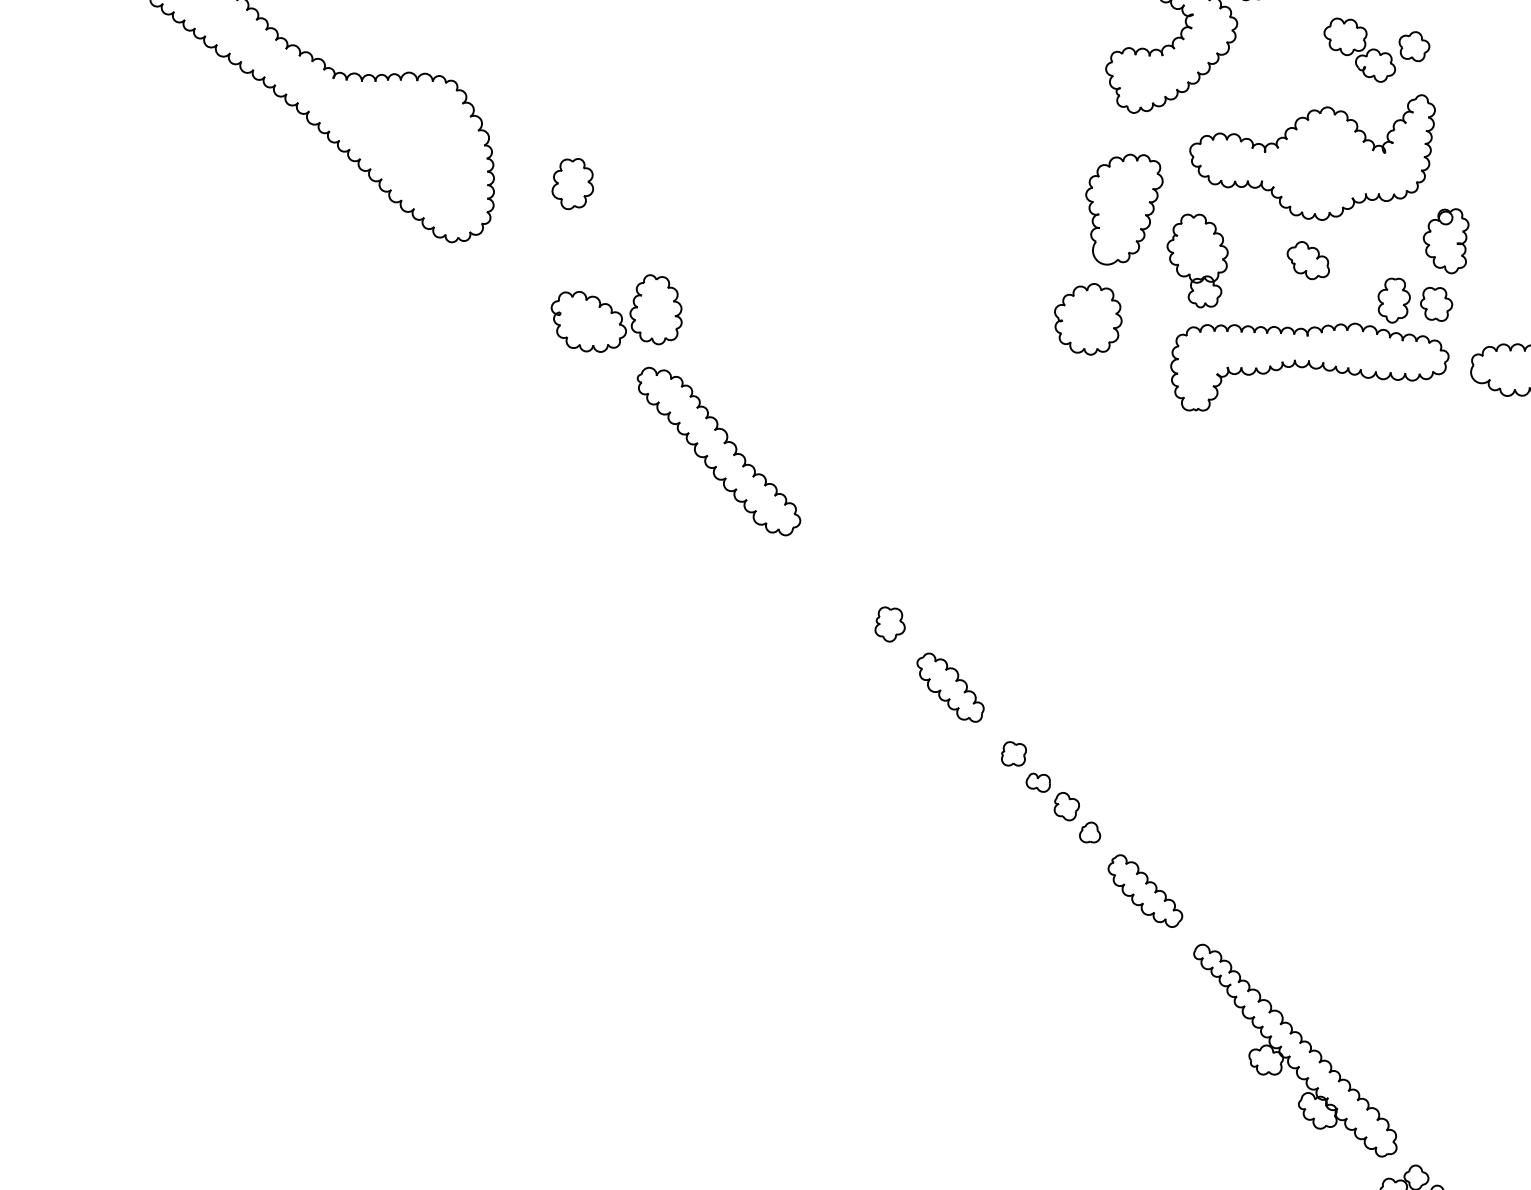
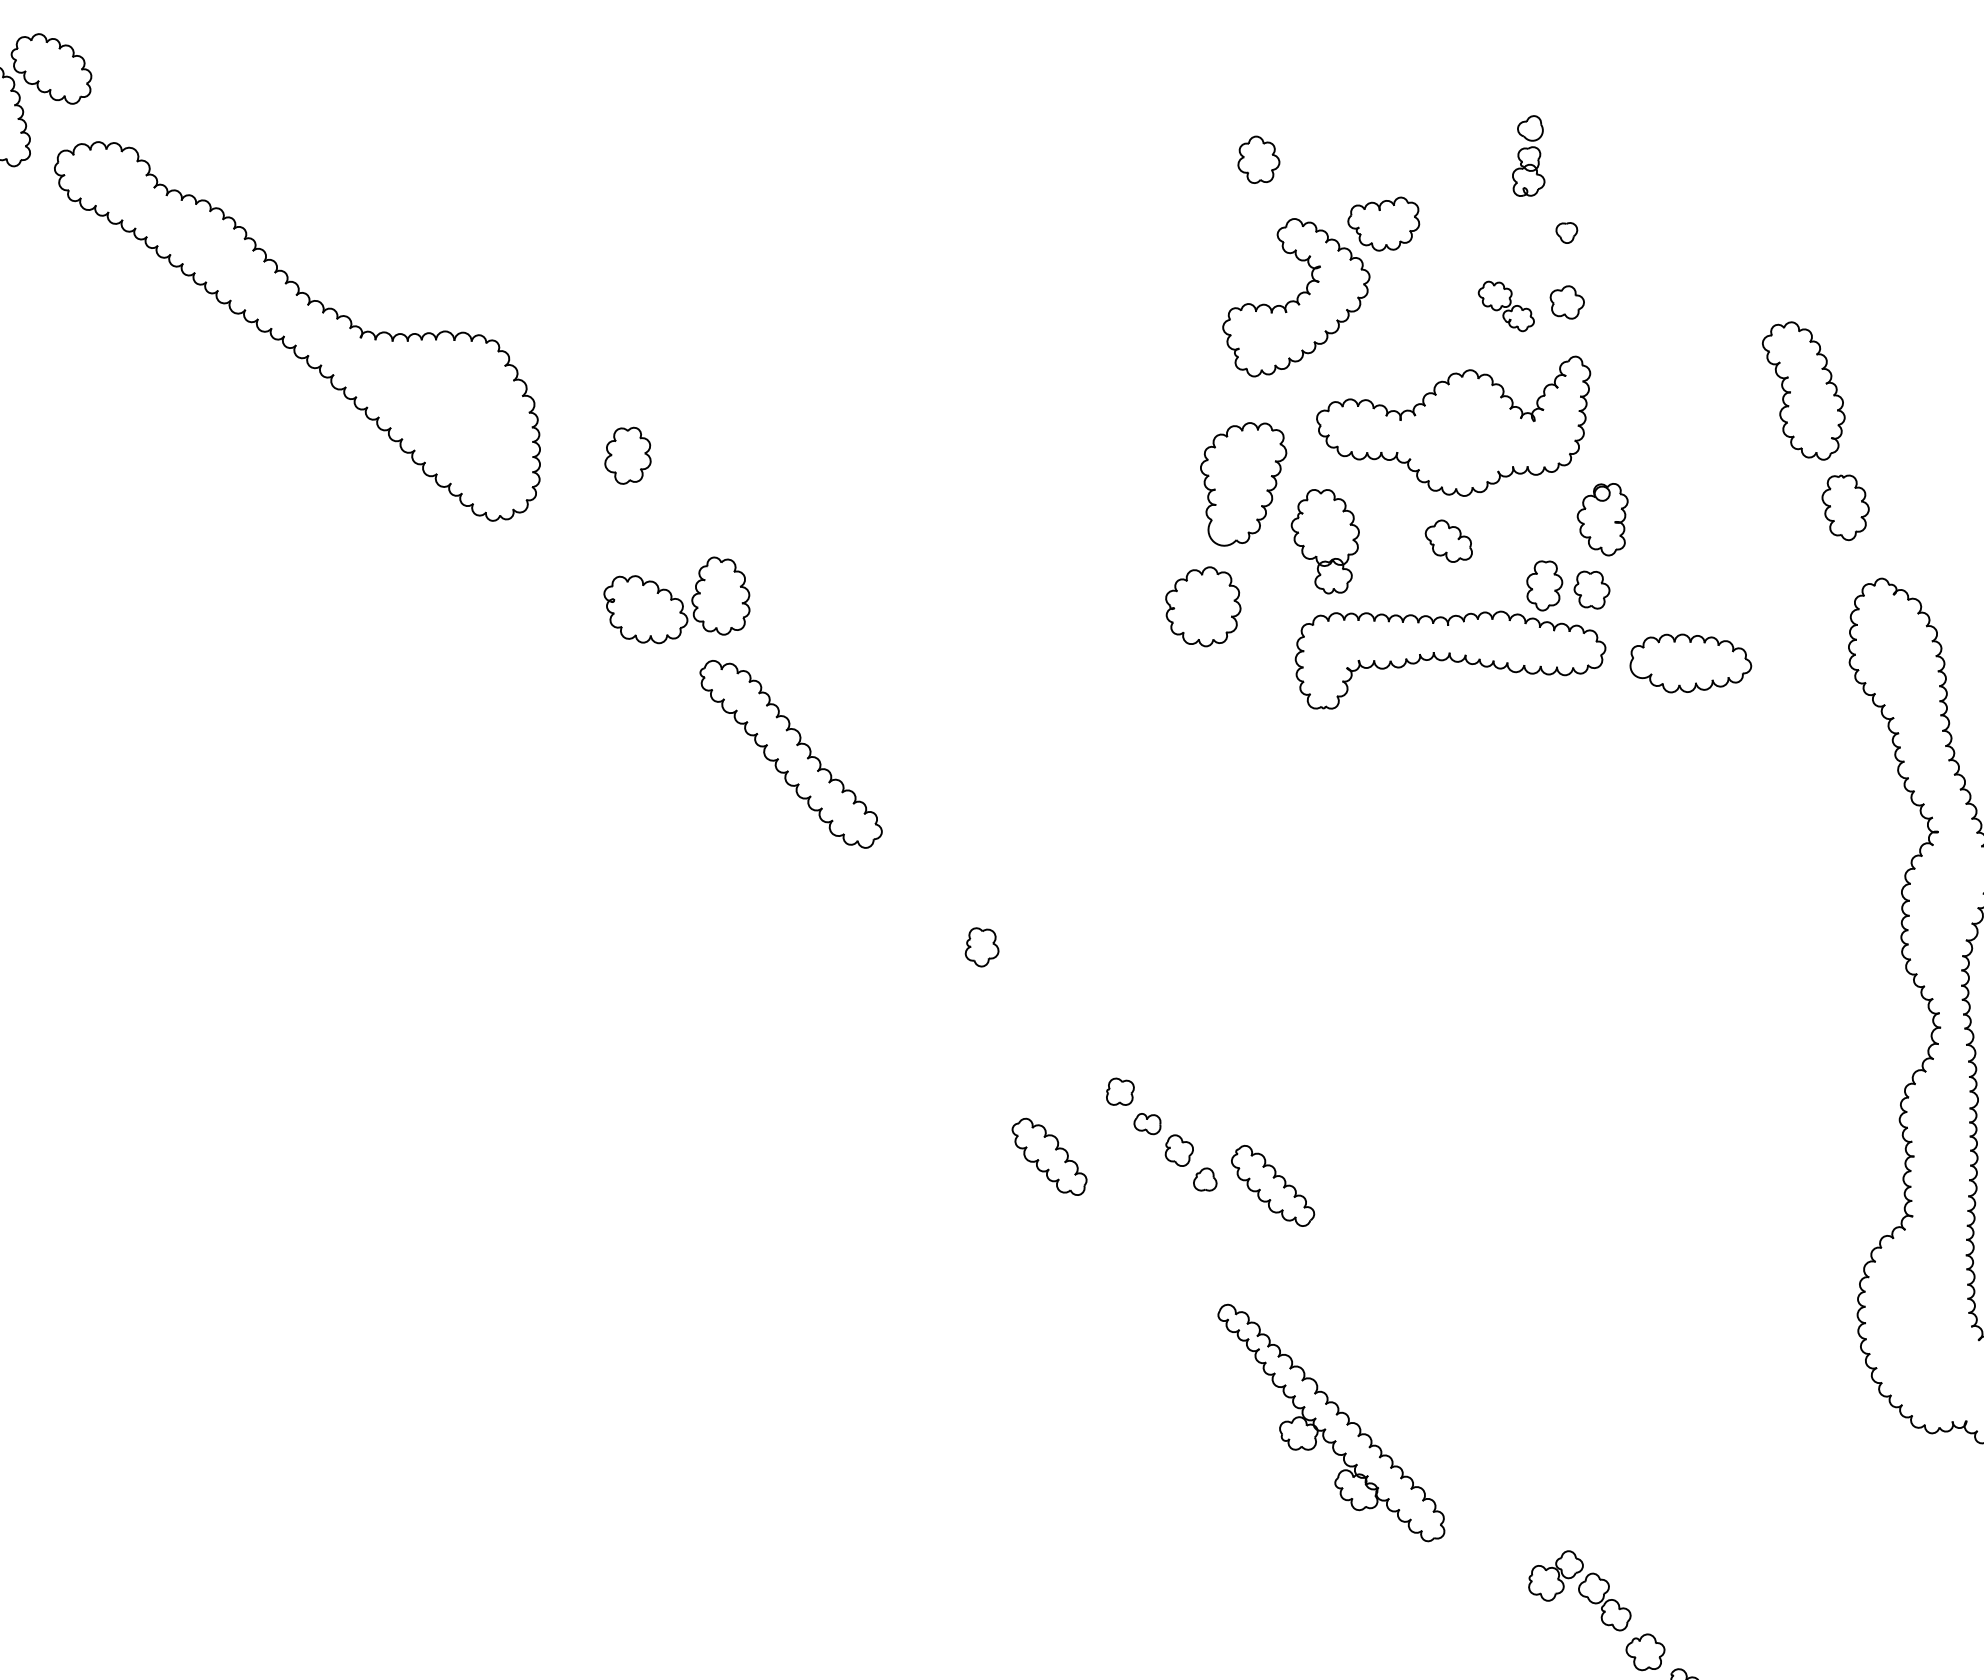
part: (1359, 50) -> (1506, 306), size x0.7
part: (950, 687) -> (1049, 1156), moved
part: (1145, 890) -> (1273, 1185), moved
part: (1295, 1050) -> (1331, 1422), moved

